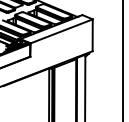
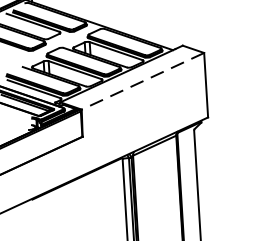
line: (61, 31) -> (142, 81), solid -> dashed

